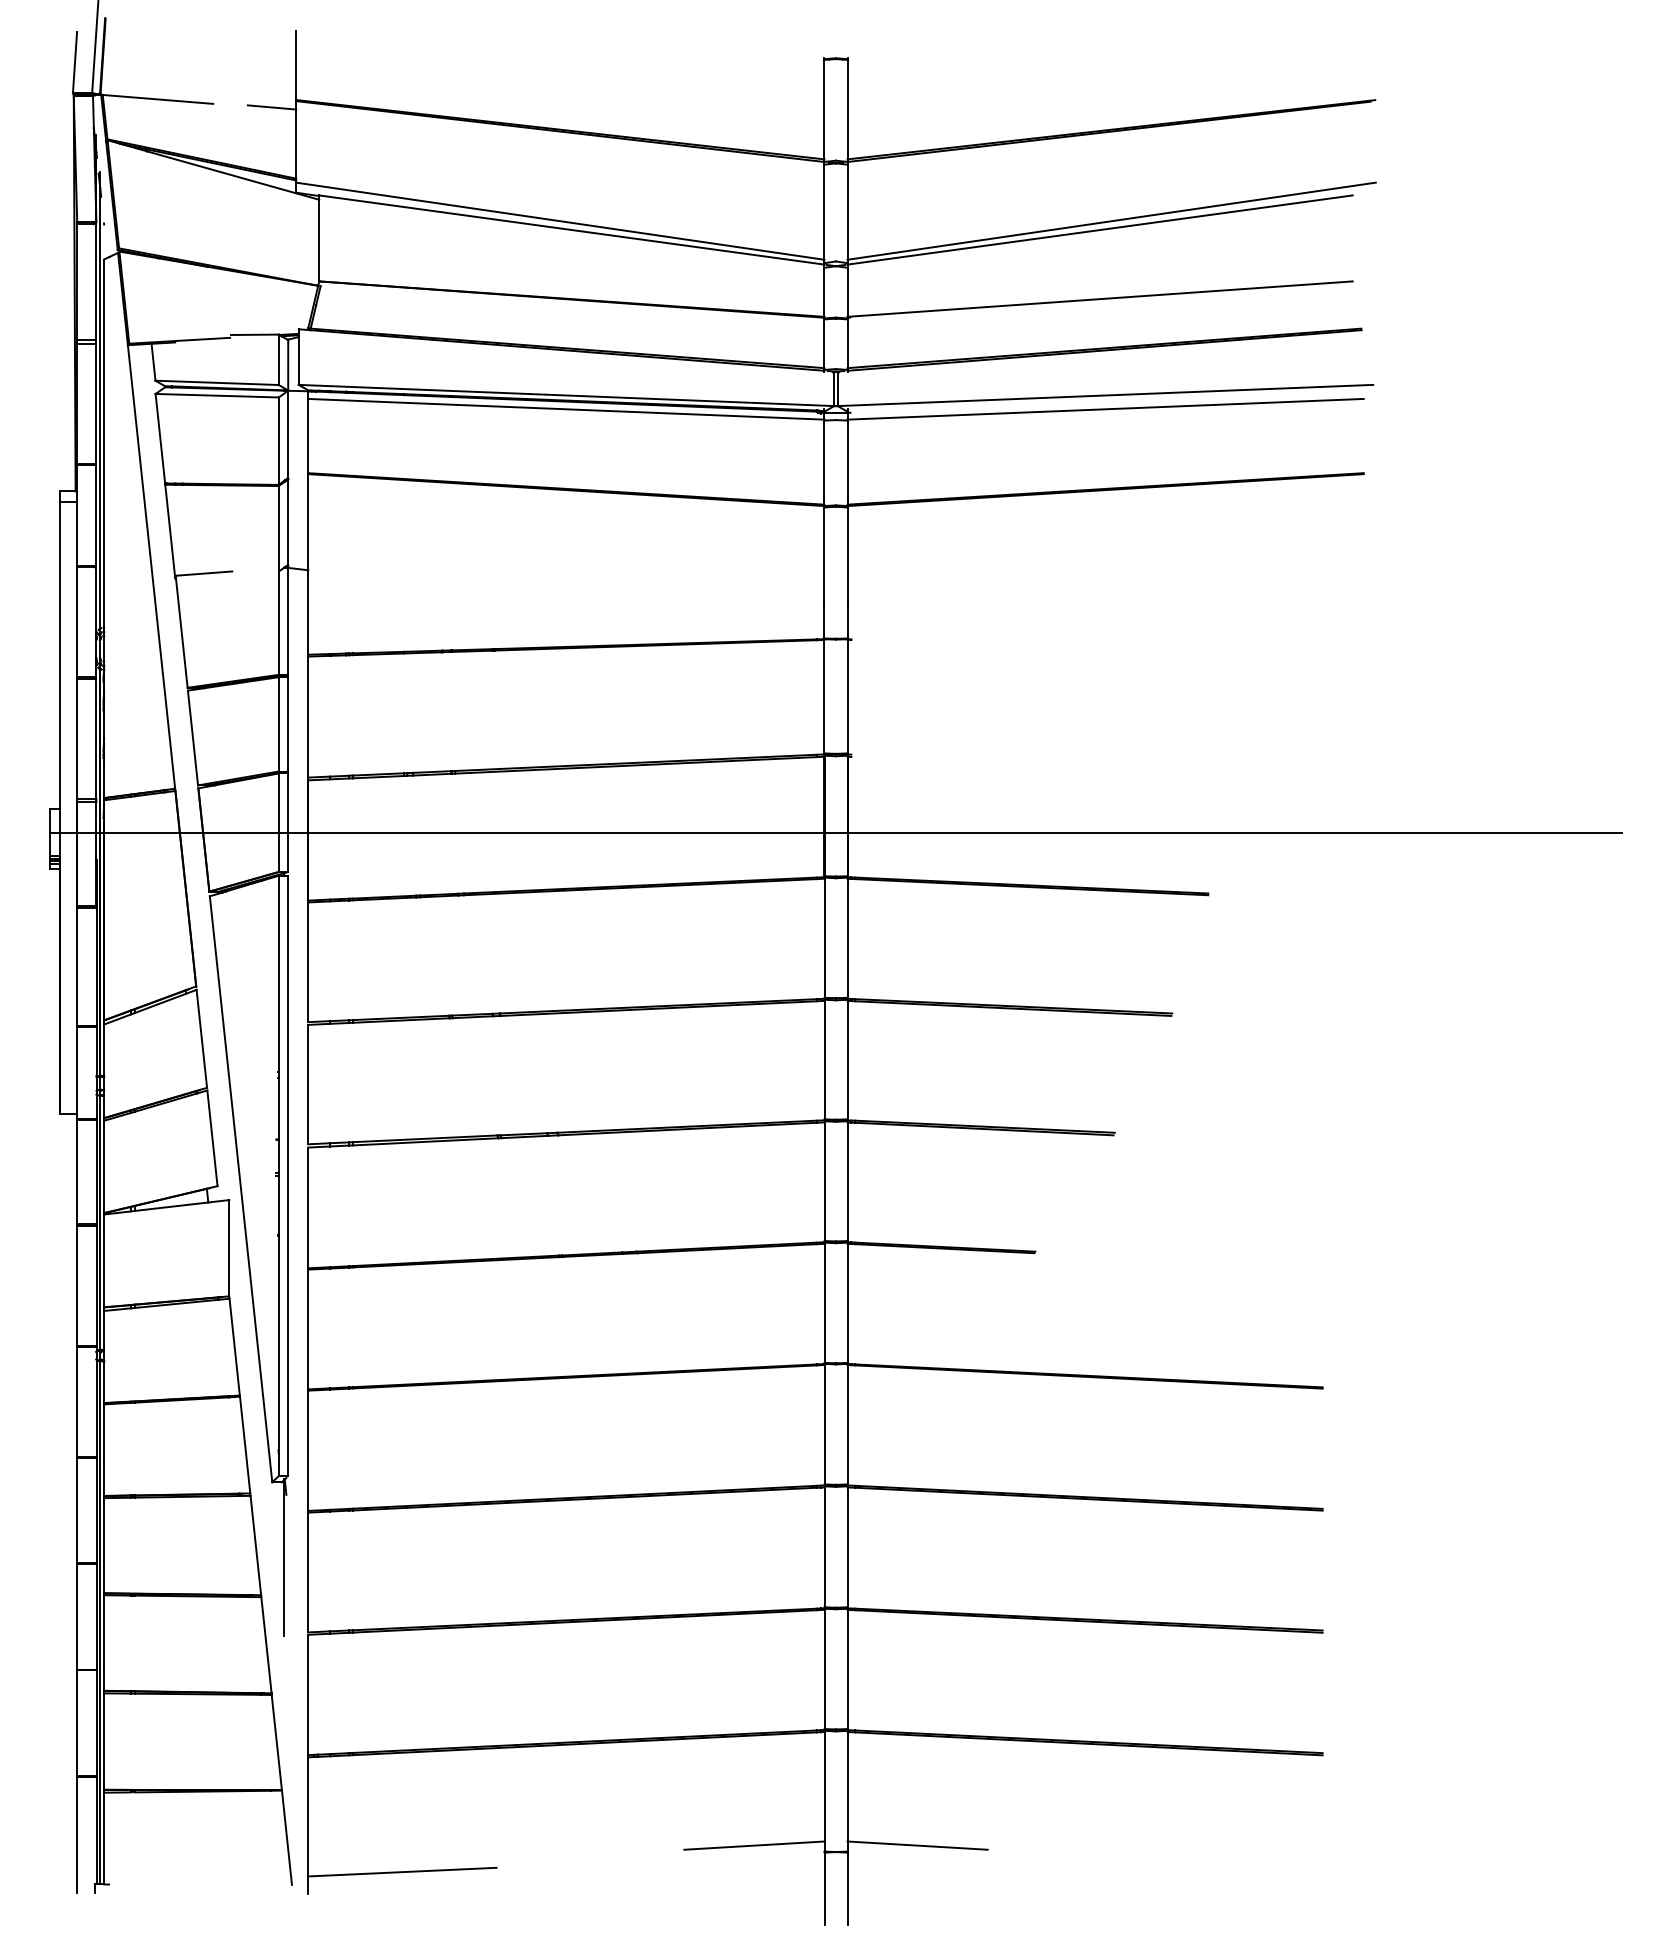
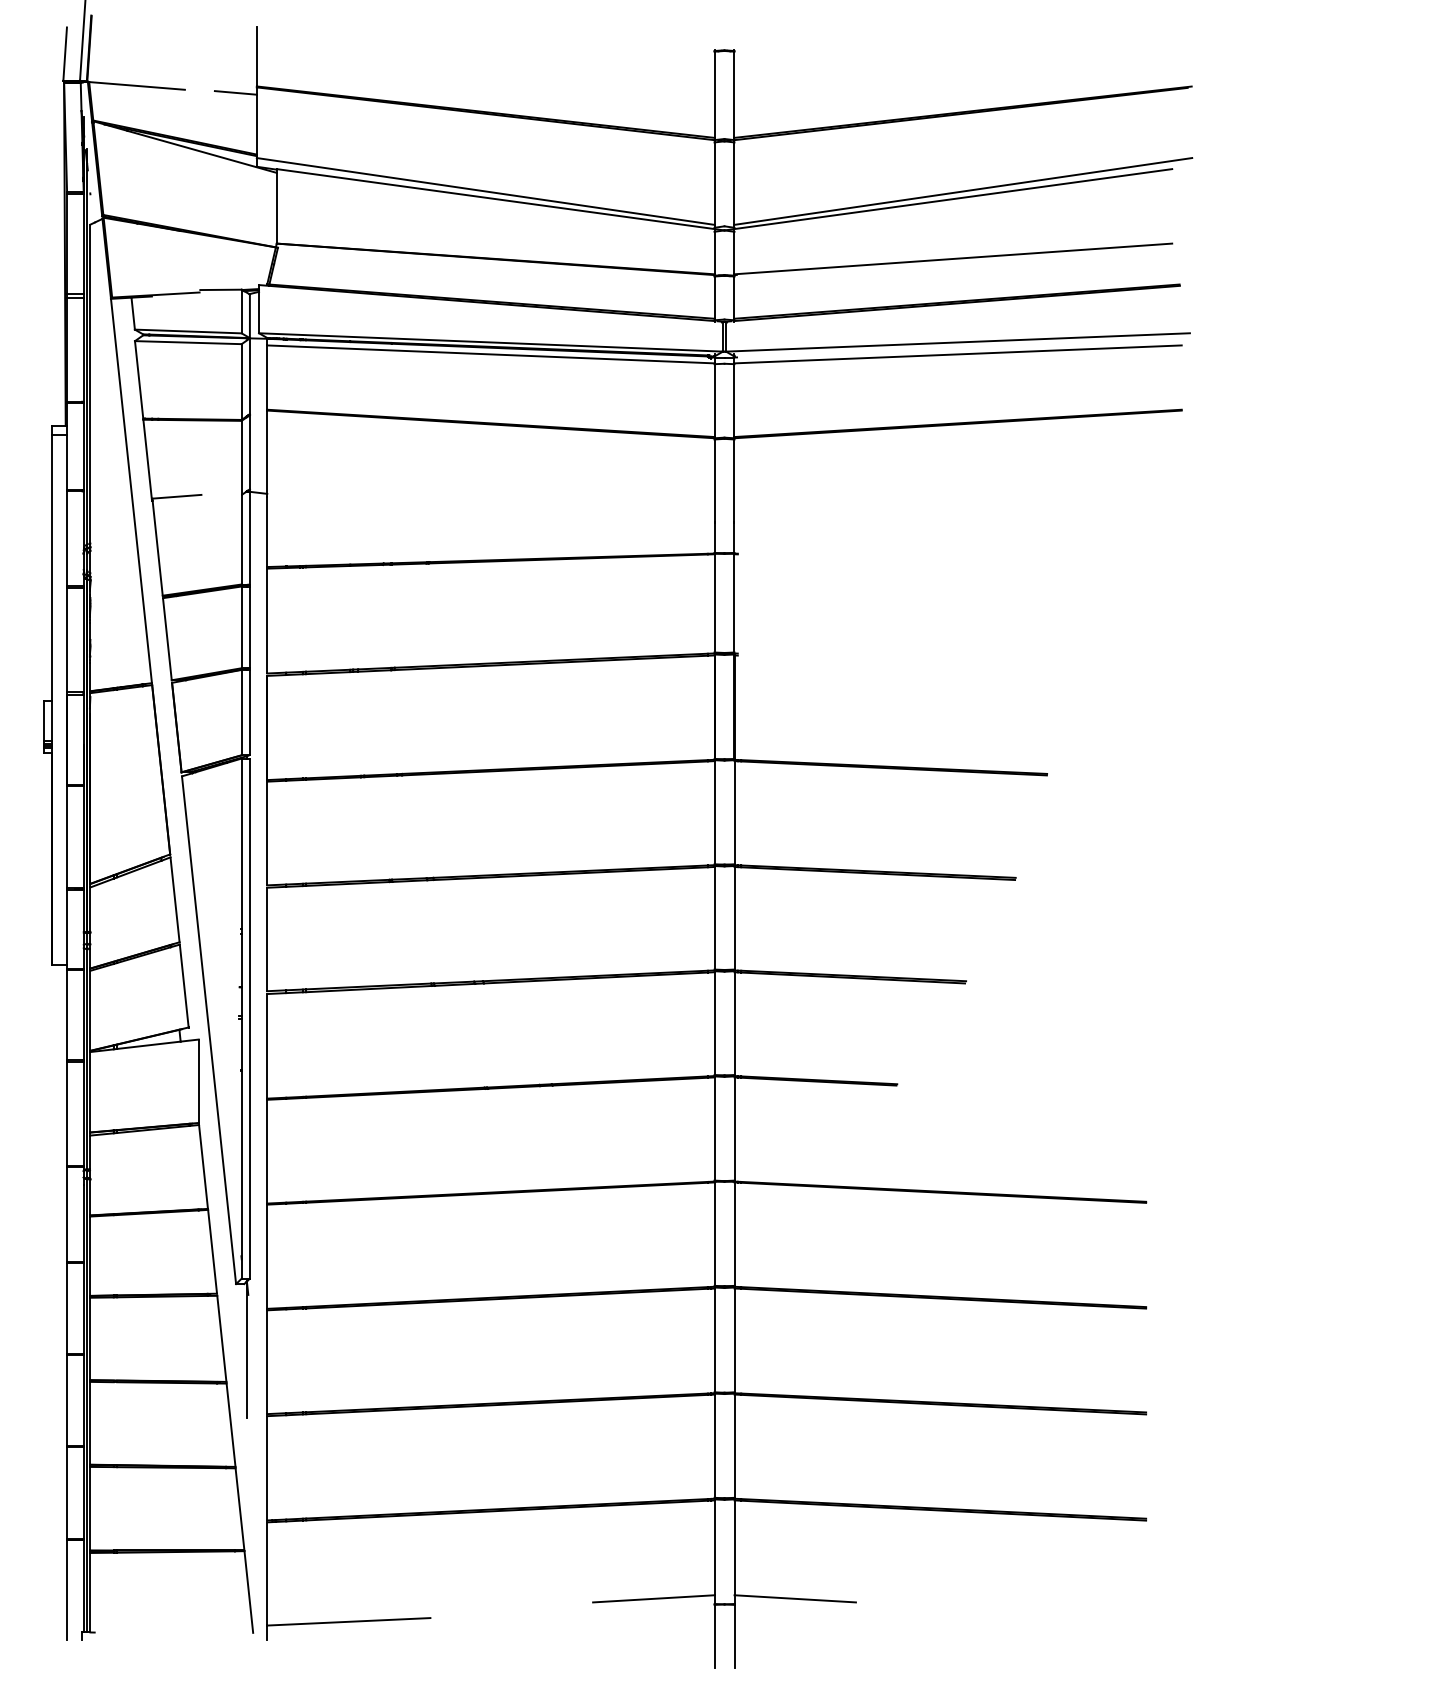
line: (835, 832) -> (724, 721), removed

